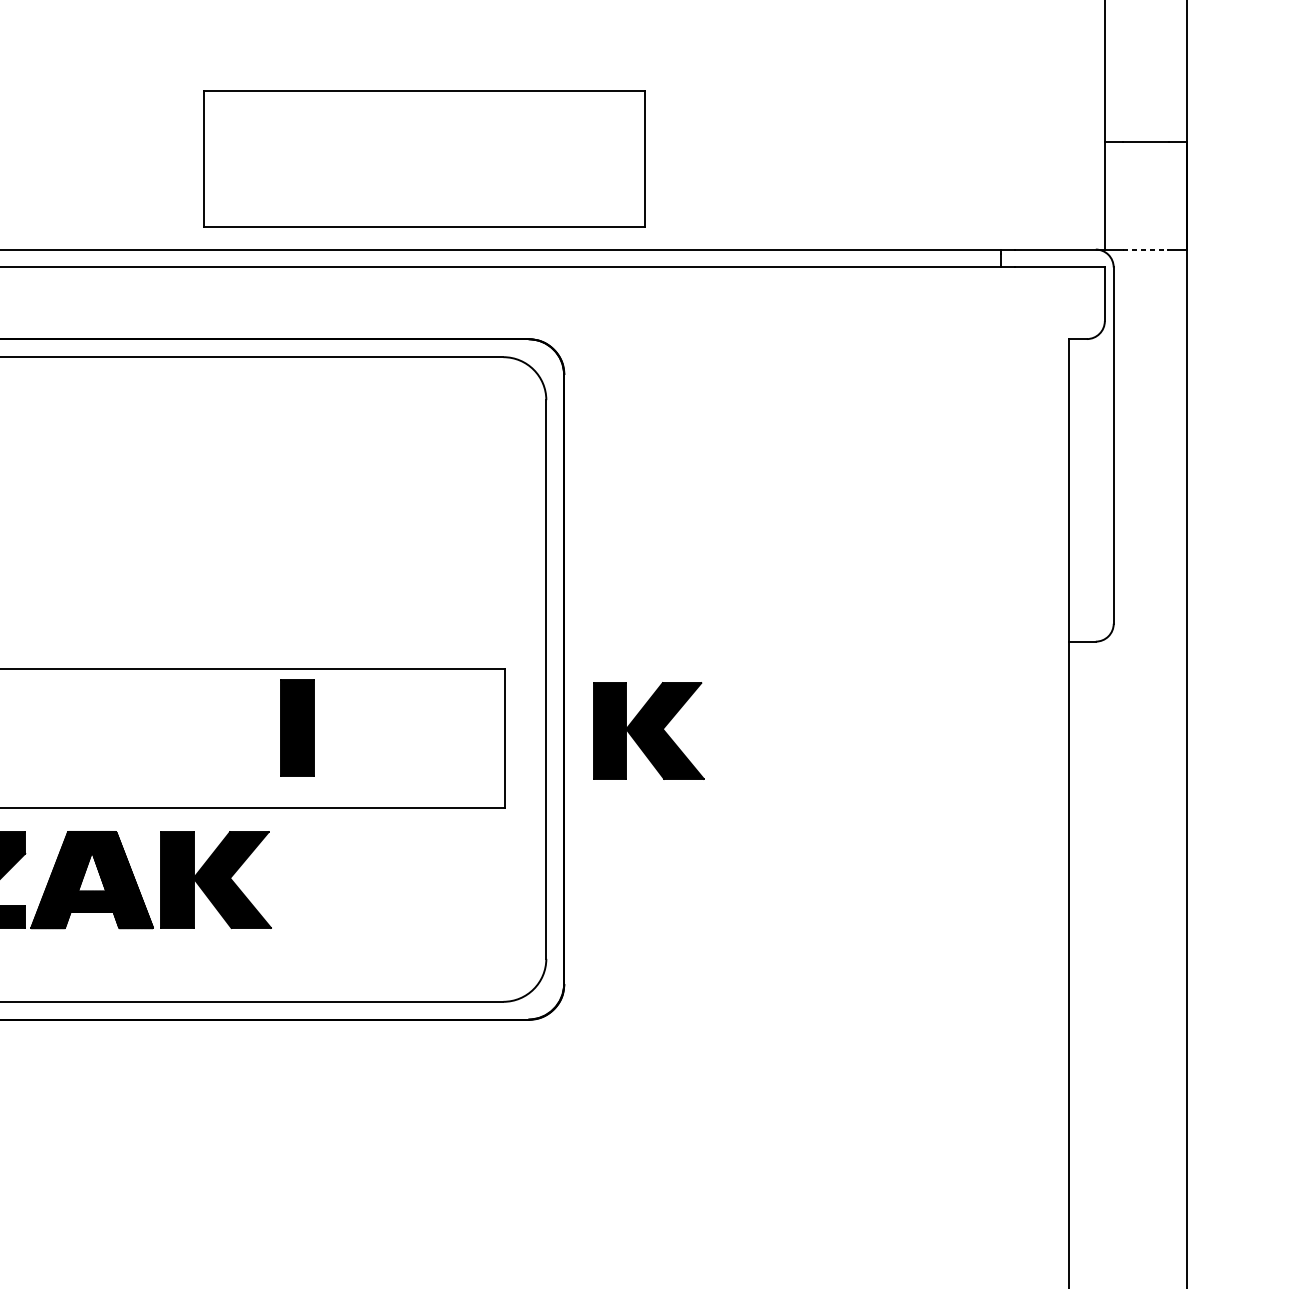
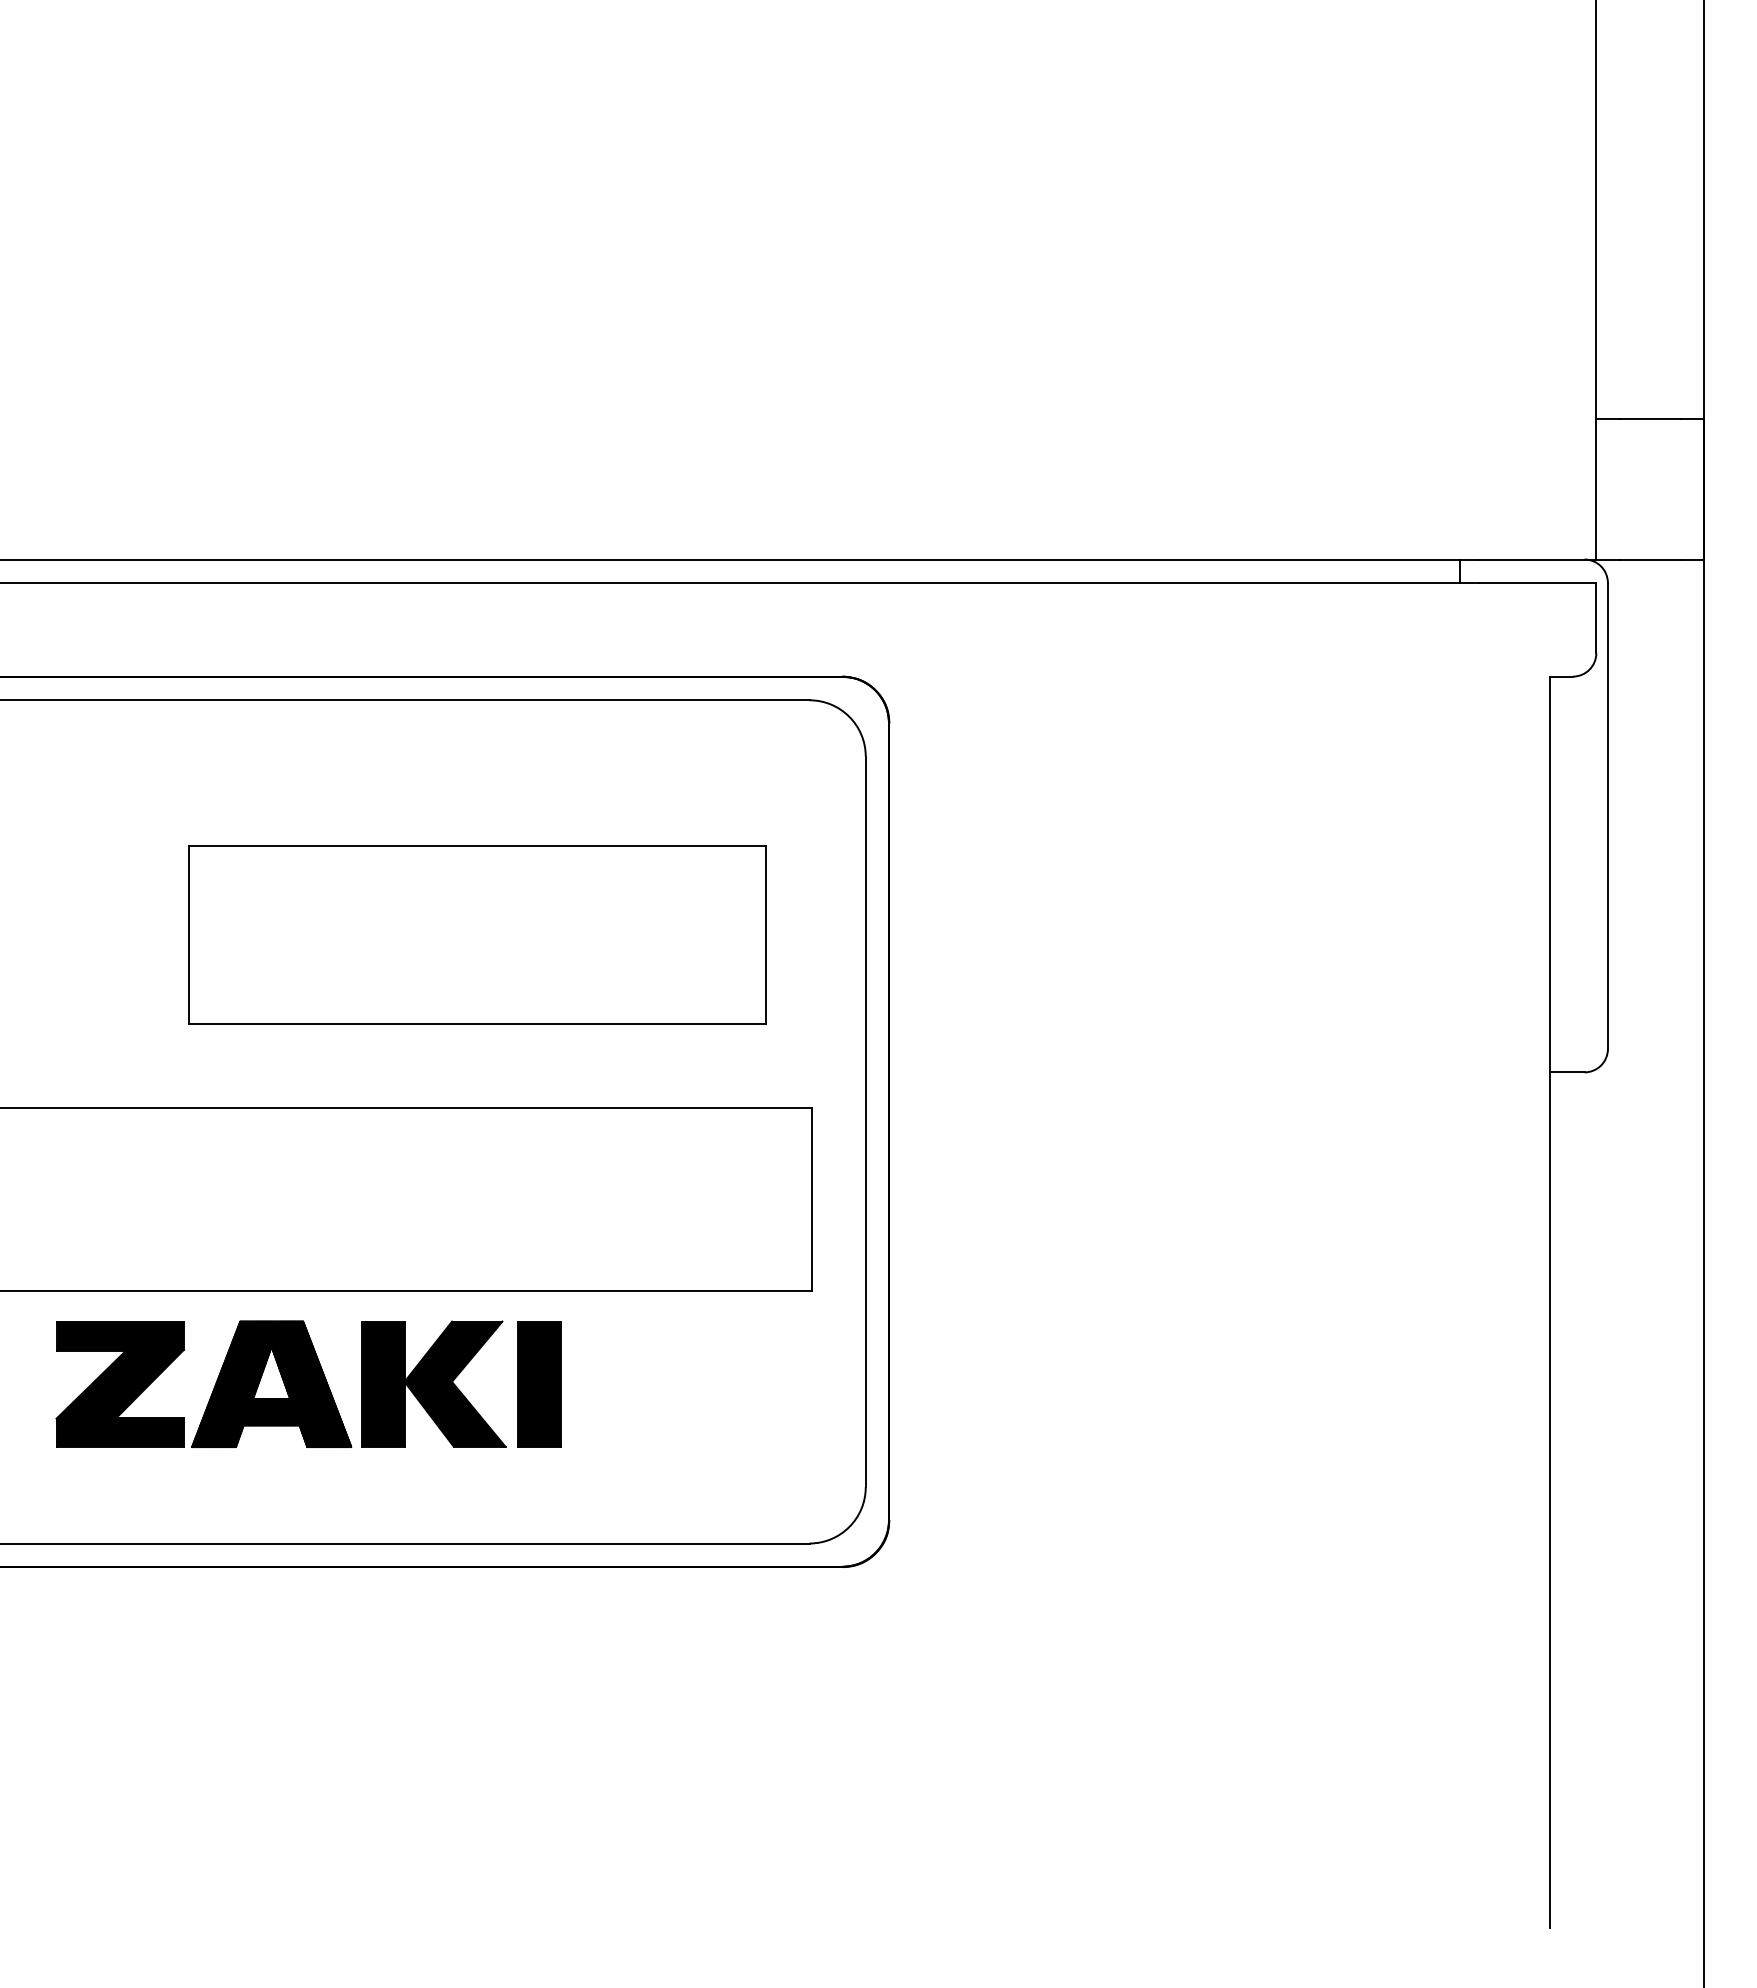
part: (423, 158) -> (477, 934), moved
line: (1146, 249) -> (1650, 559), dashed -> solid
part: (296, 728) -> (539, 1384), moved
part: (648, 730) -> (999, 1188), removed

